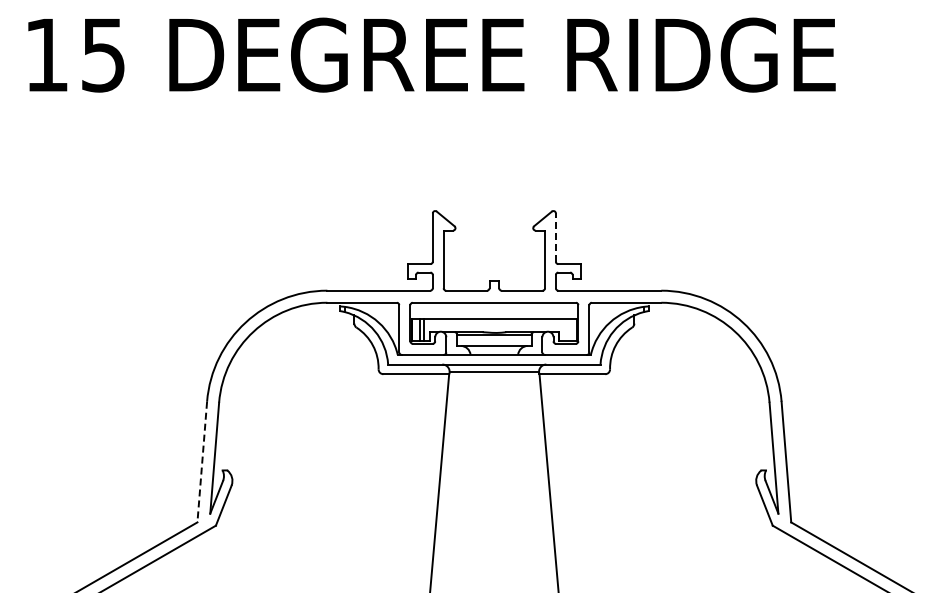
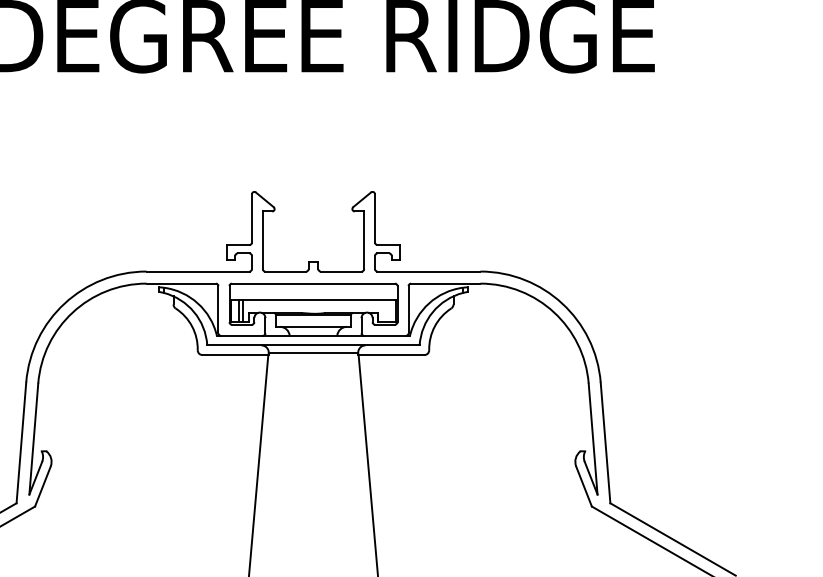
line: (555, 237) -> (374, 218), dashed -> solid
line: (202, 462) -> (21, 443), dashed -> solid

